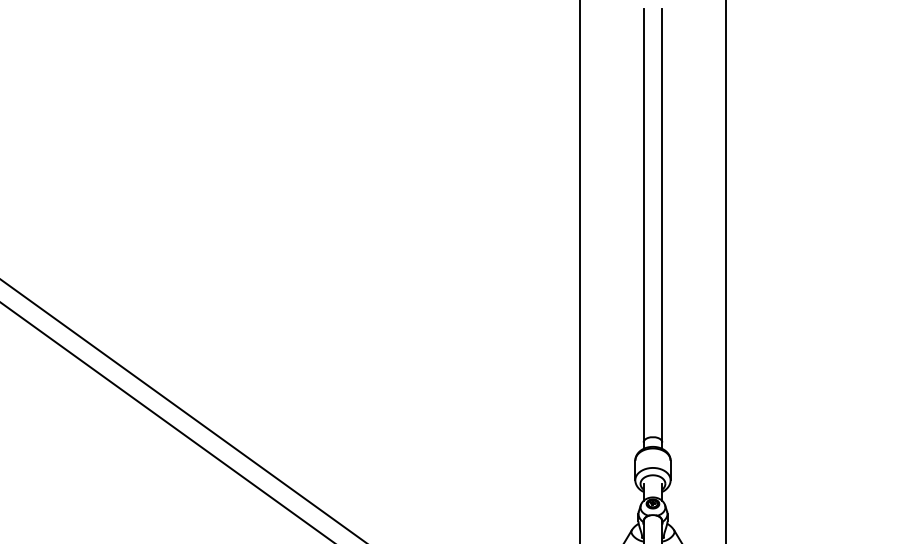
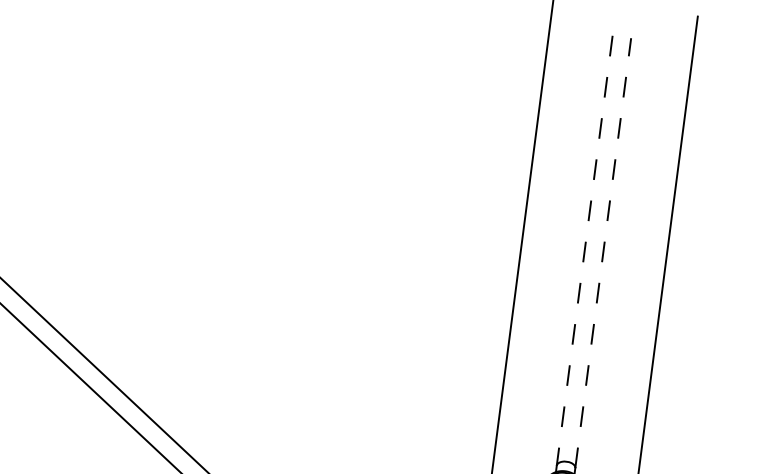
line: (643, 225) -> (584, 250), solid -> dashed
line: (662, 225) -> (603, 253), solid -> dashed

